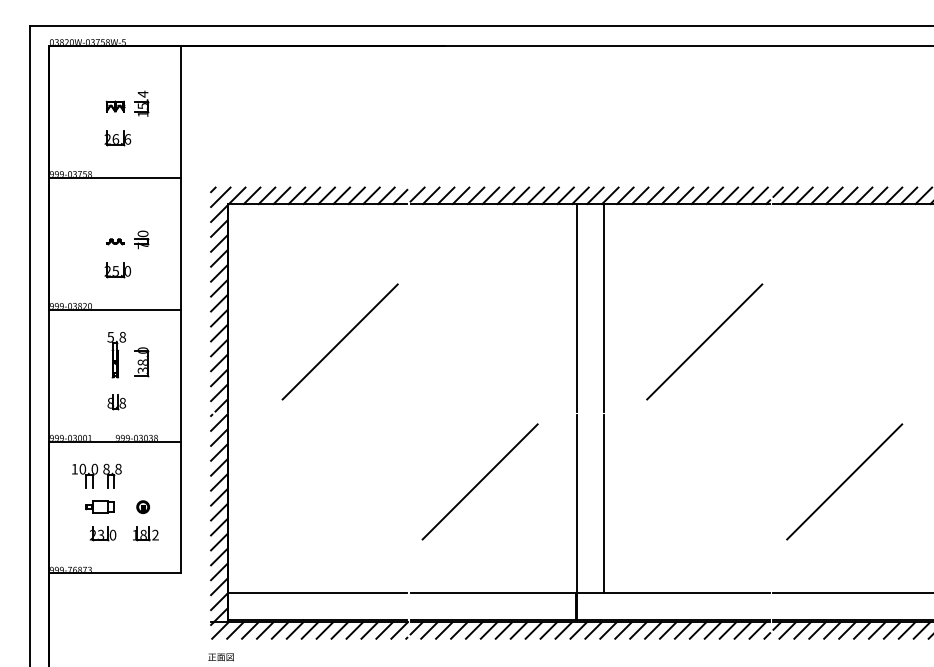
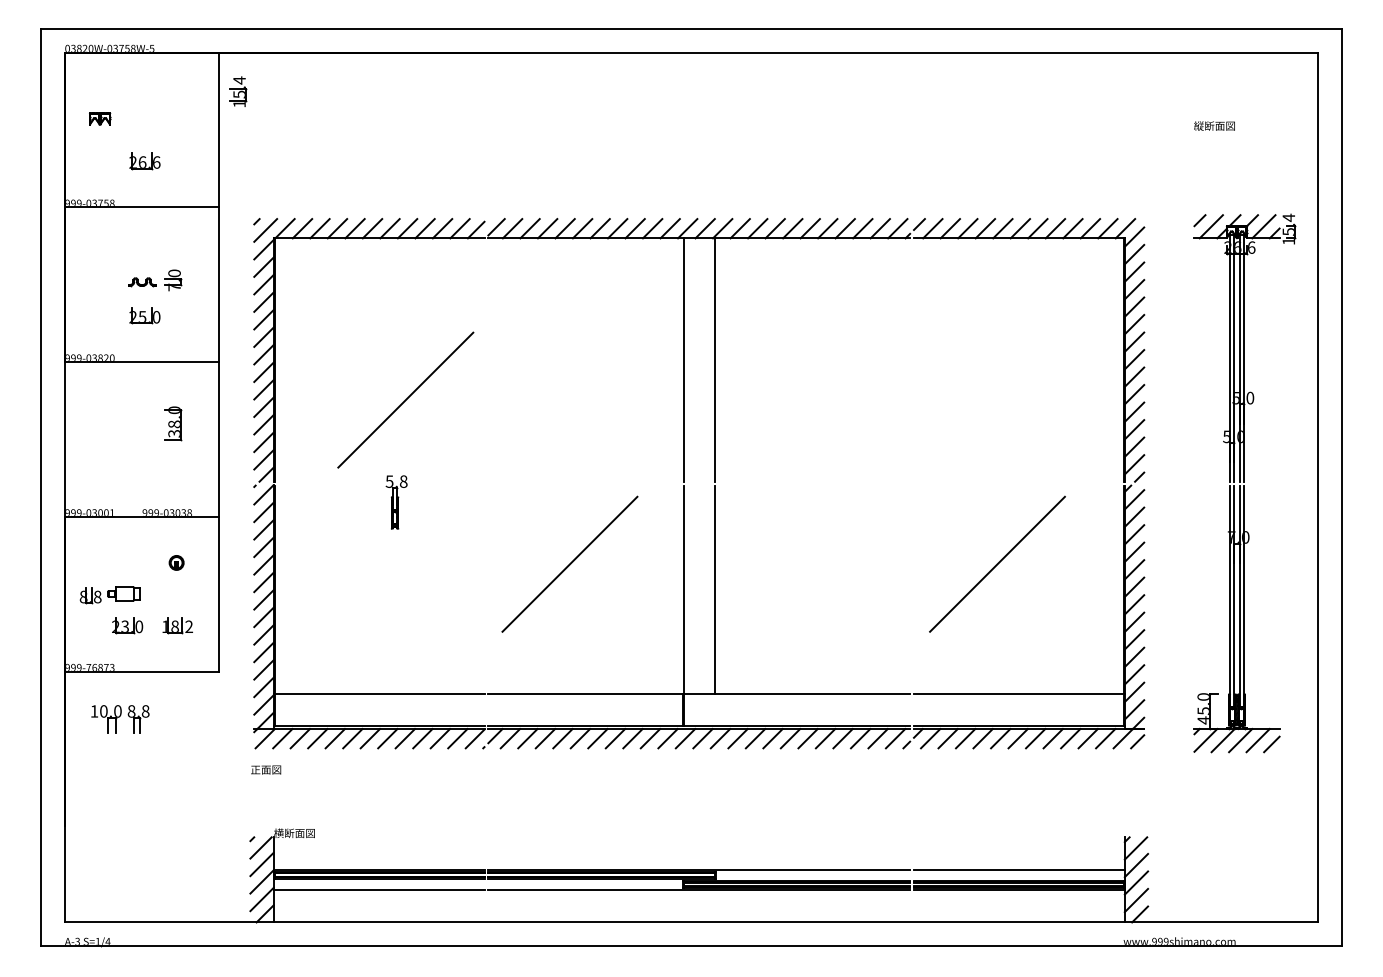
part: (142, 103) -> (238, 91), moved
part: (115, 106) -> (100, 118), moved
part: (114, 241) -> (141, 282), size x1.4
line: (703, 341) -> (832, 399), removed
part: (116, 355) -> (396, 502), moved
part: (116, 401) -> (90, 595), moved
part: (97, 476) -> (120, 719), moved
part: (143, 506) -> (176, 562), moved

